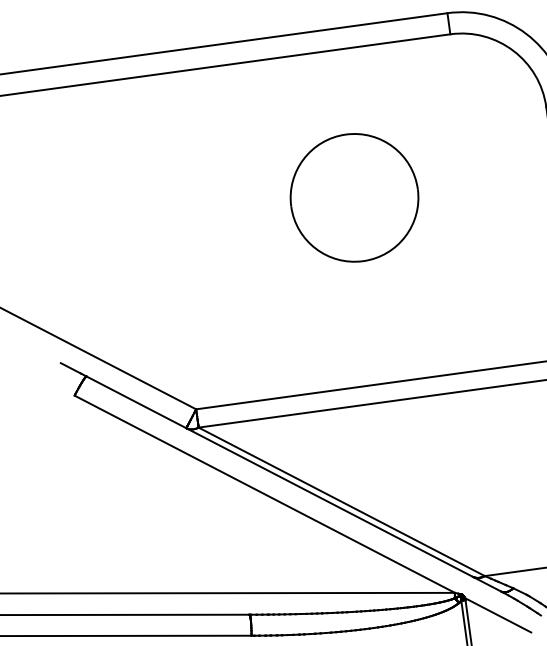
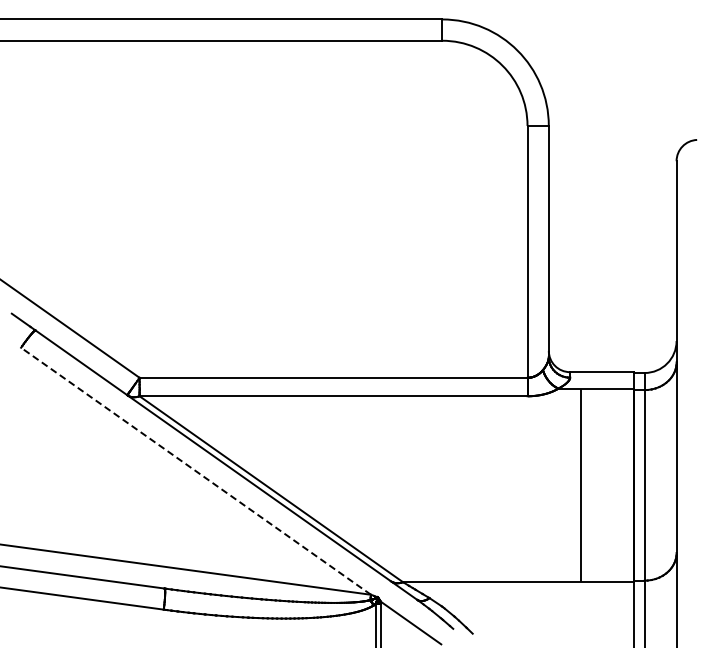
part: (353, 197) -> (324, 189), removed
line: (264, 493) -> (195, 470), solid -> dashed

